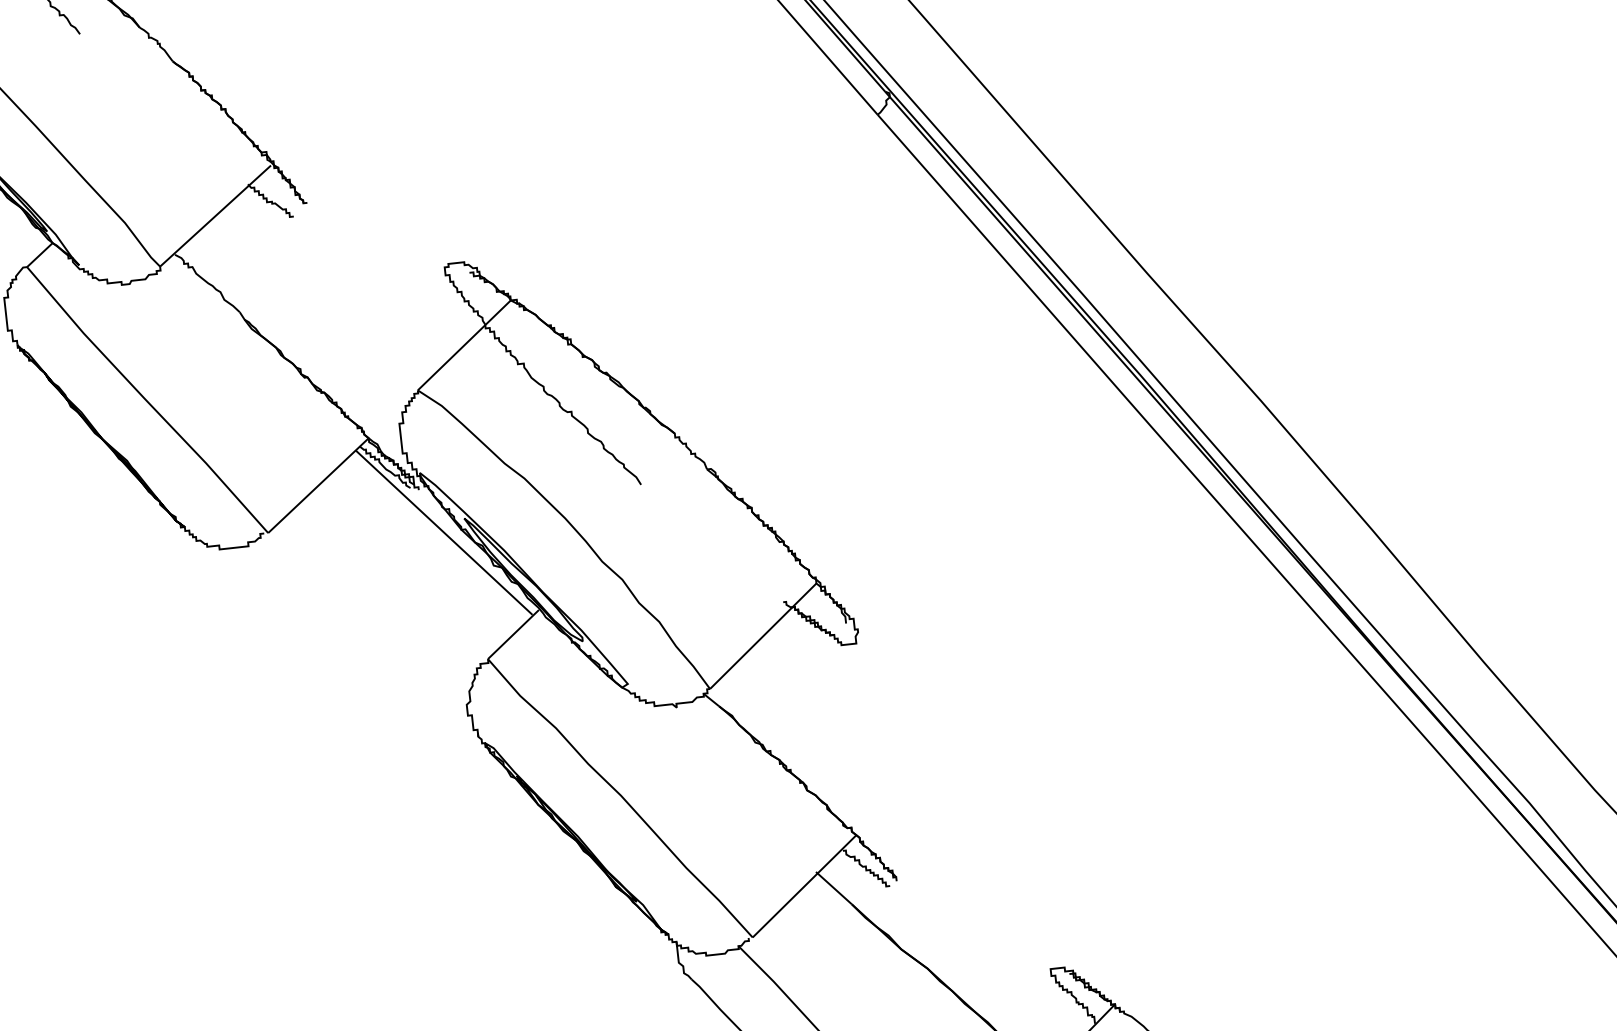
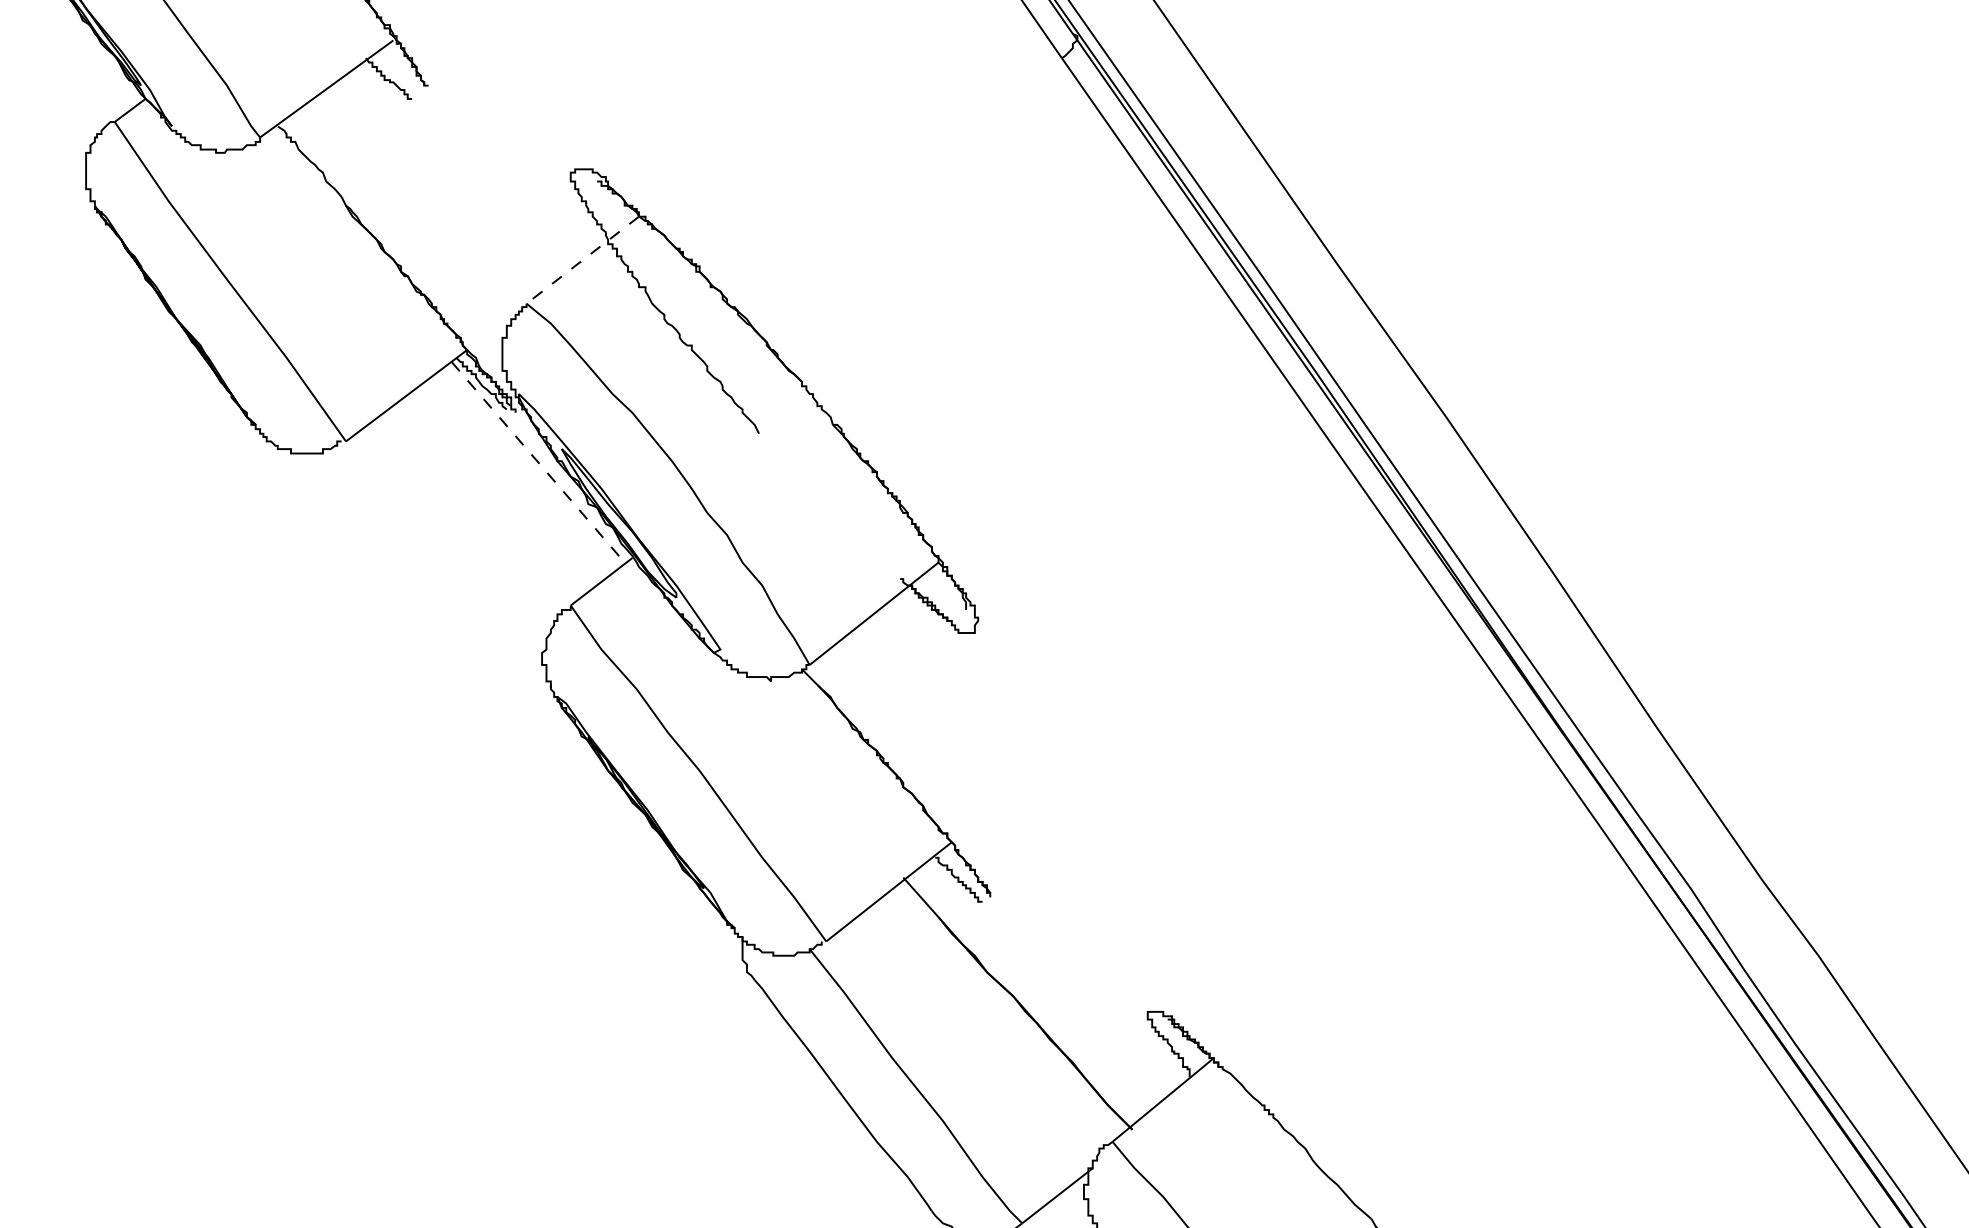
line: (464, 345) -> (582, 260), solid -> dashed
line: (444, 532) -> (538, 462), solid -> dashed

